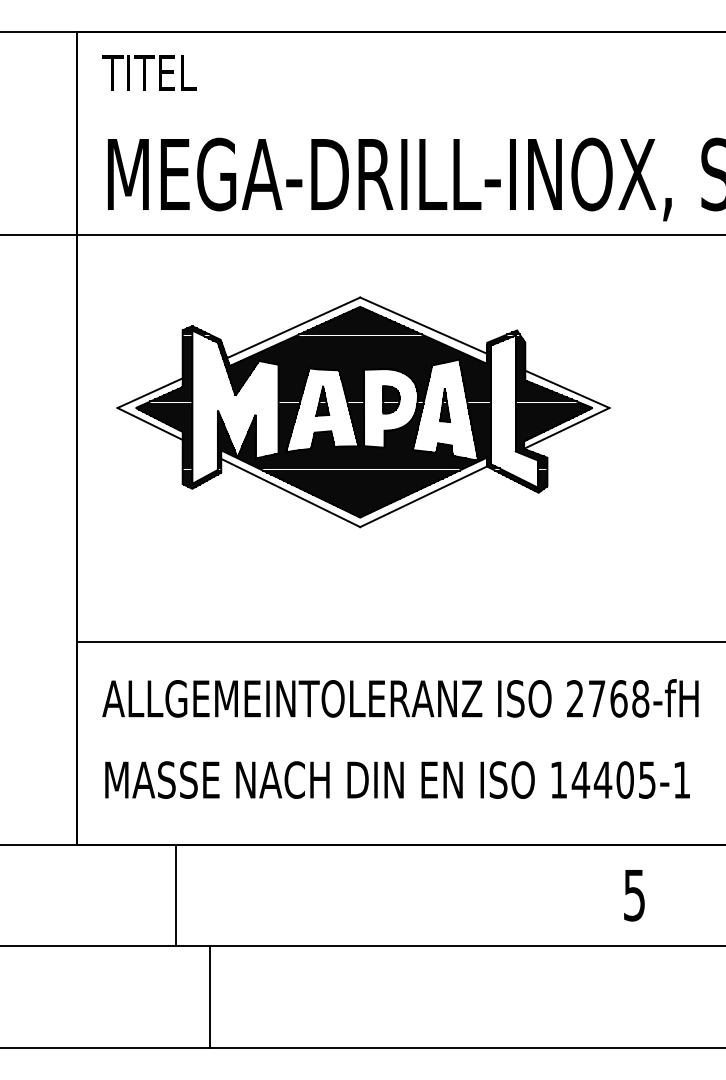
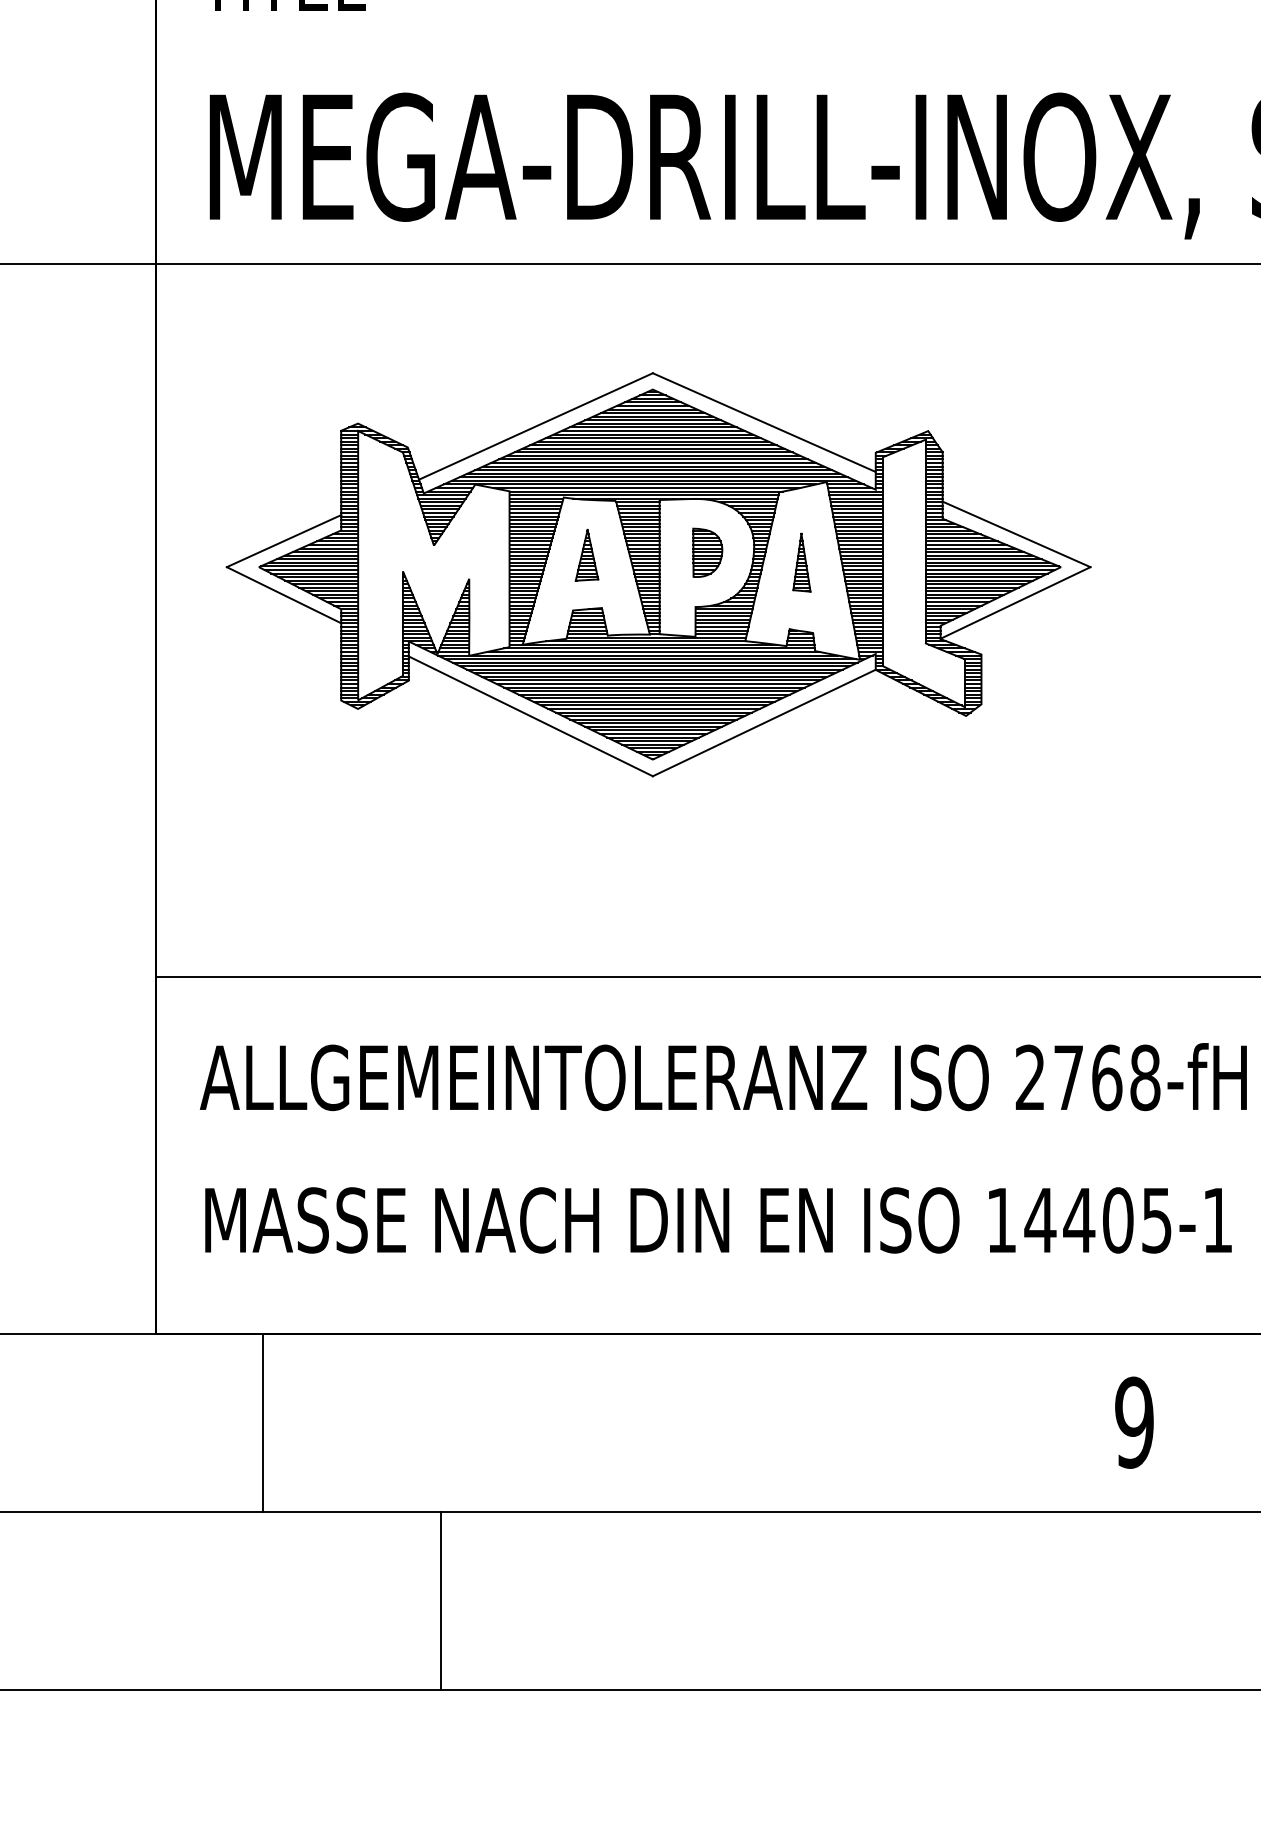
line: (175, 895) -> (261, 1423), moved
text: (634, 895) -> (1134, 1423), 5 -> 9
line: (210, 996) -> (440, 1600), moved

